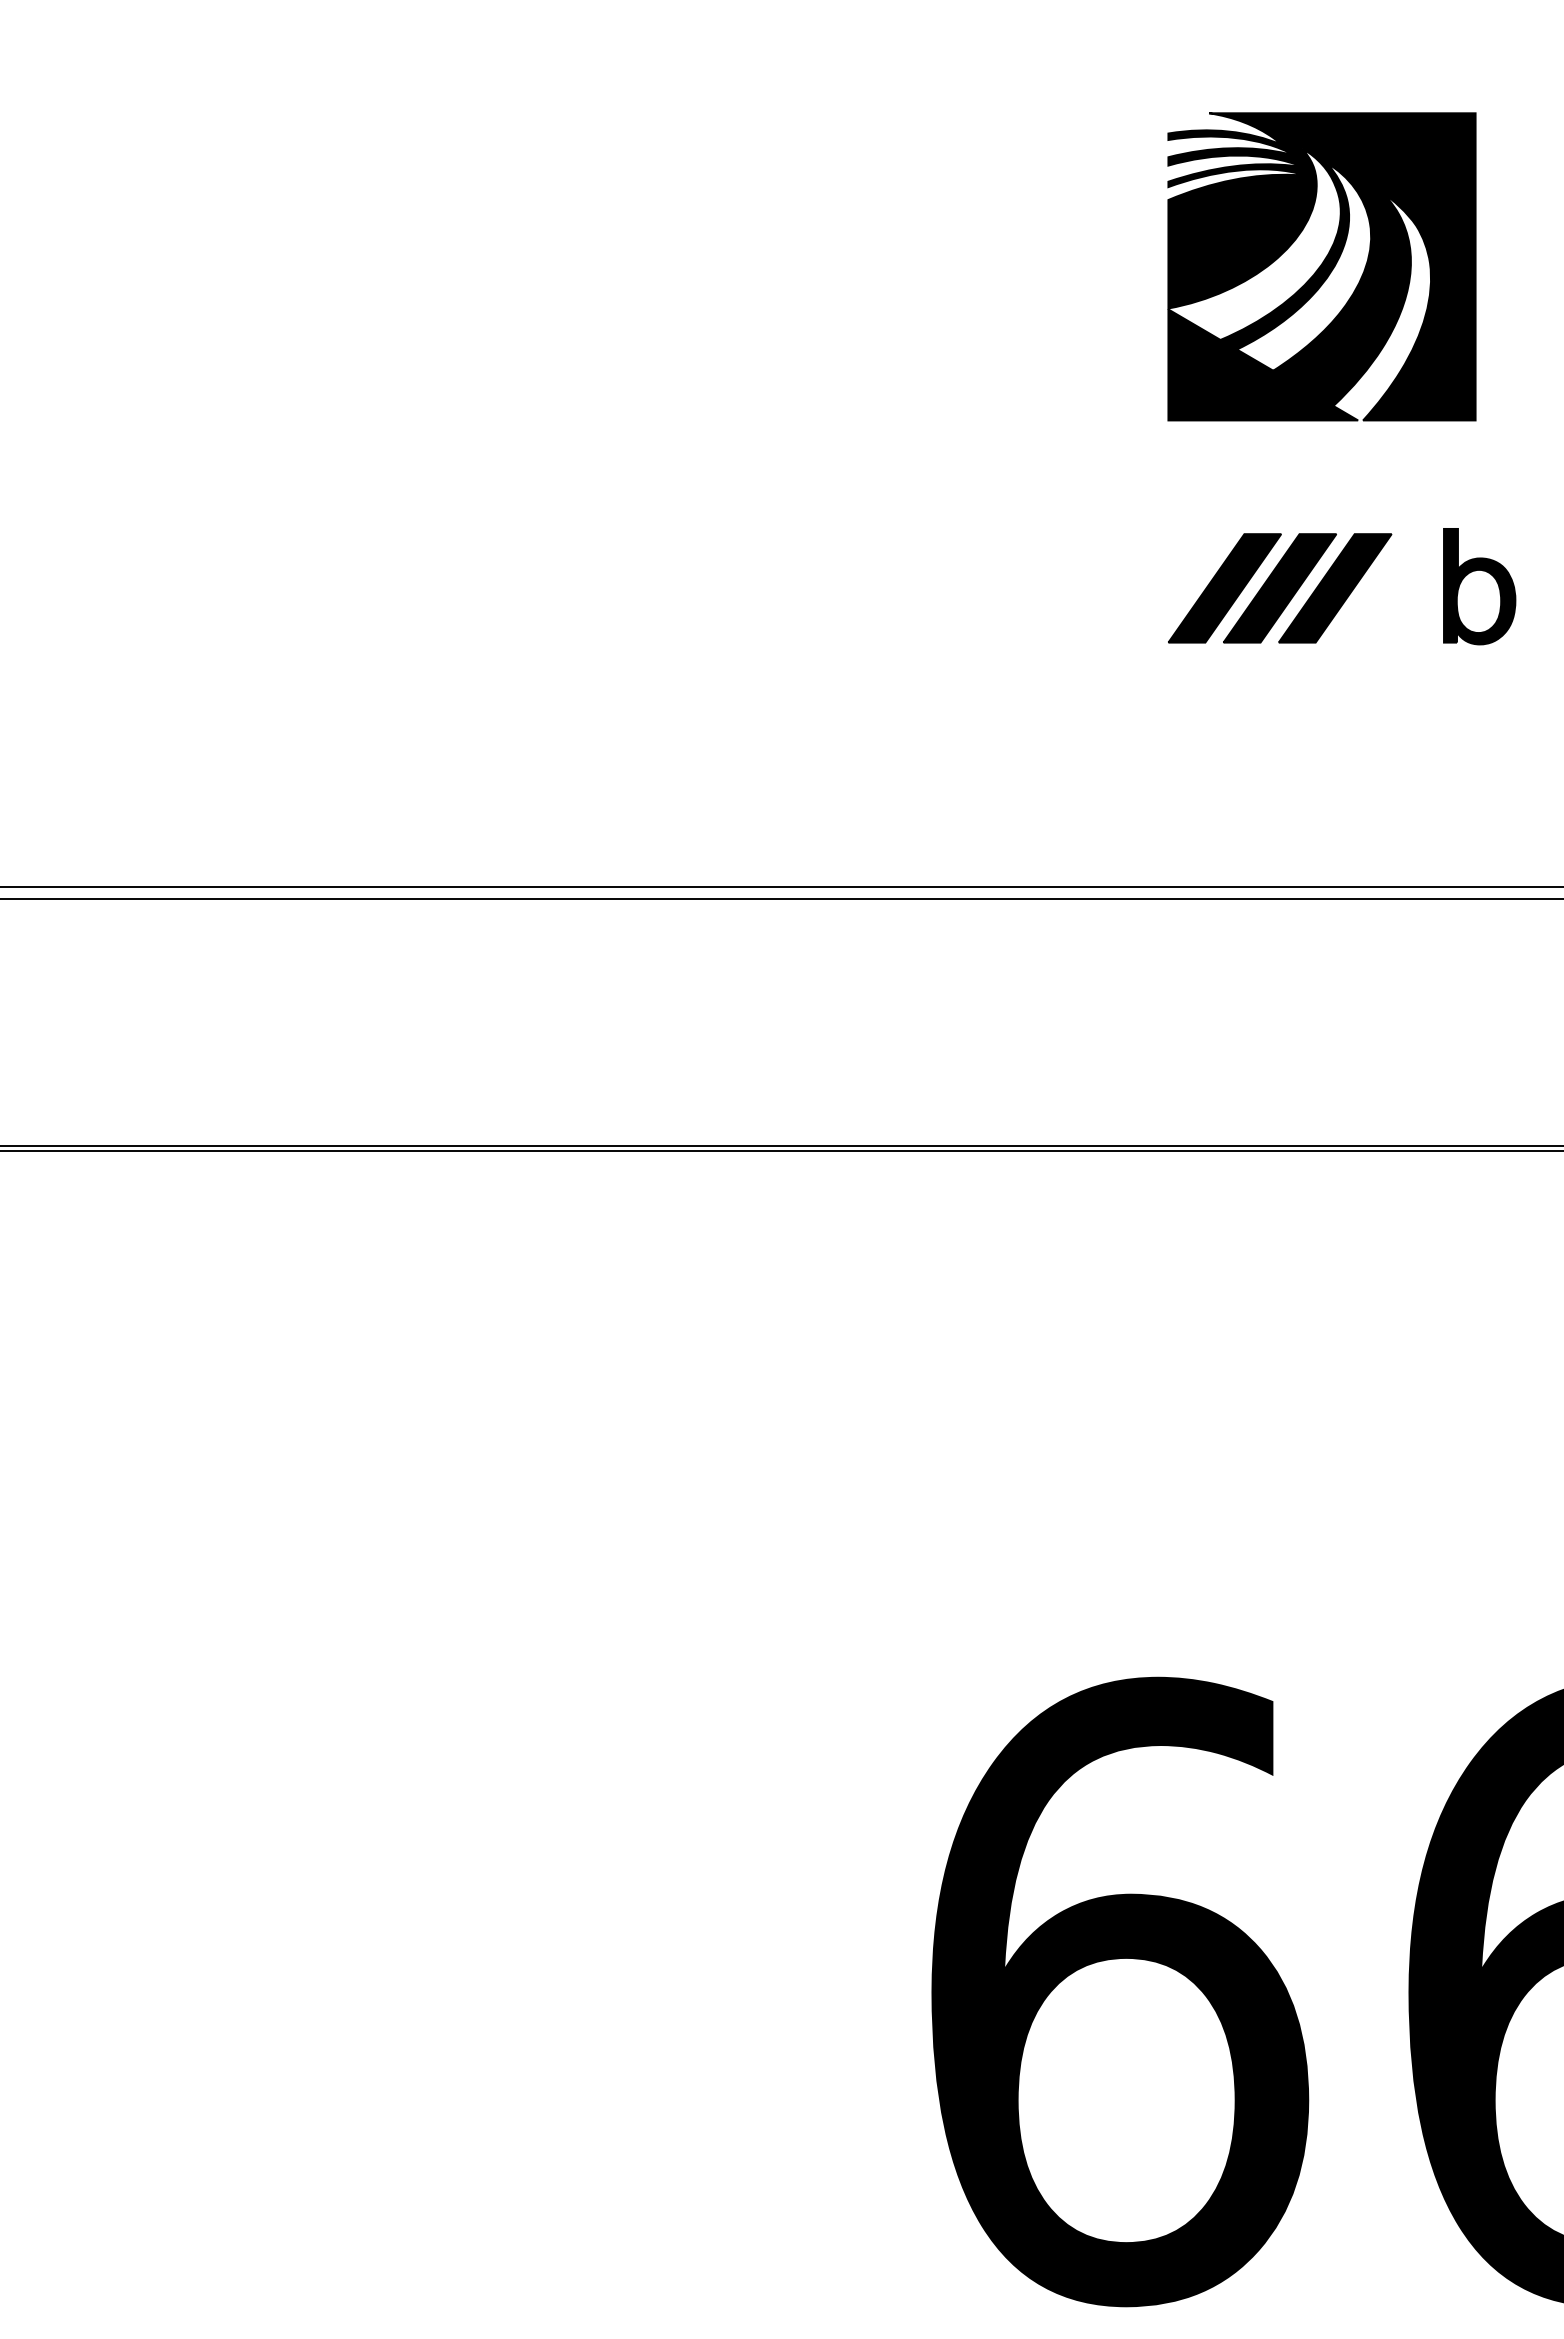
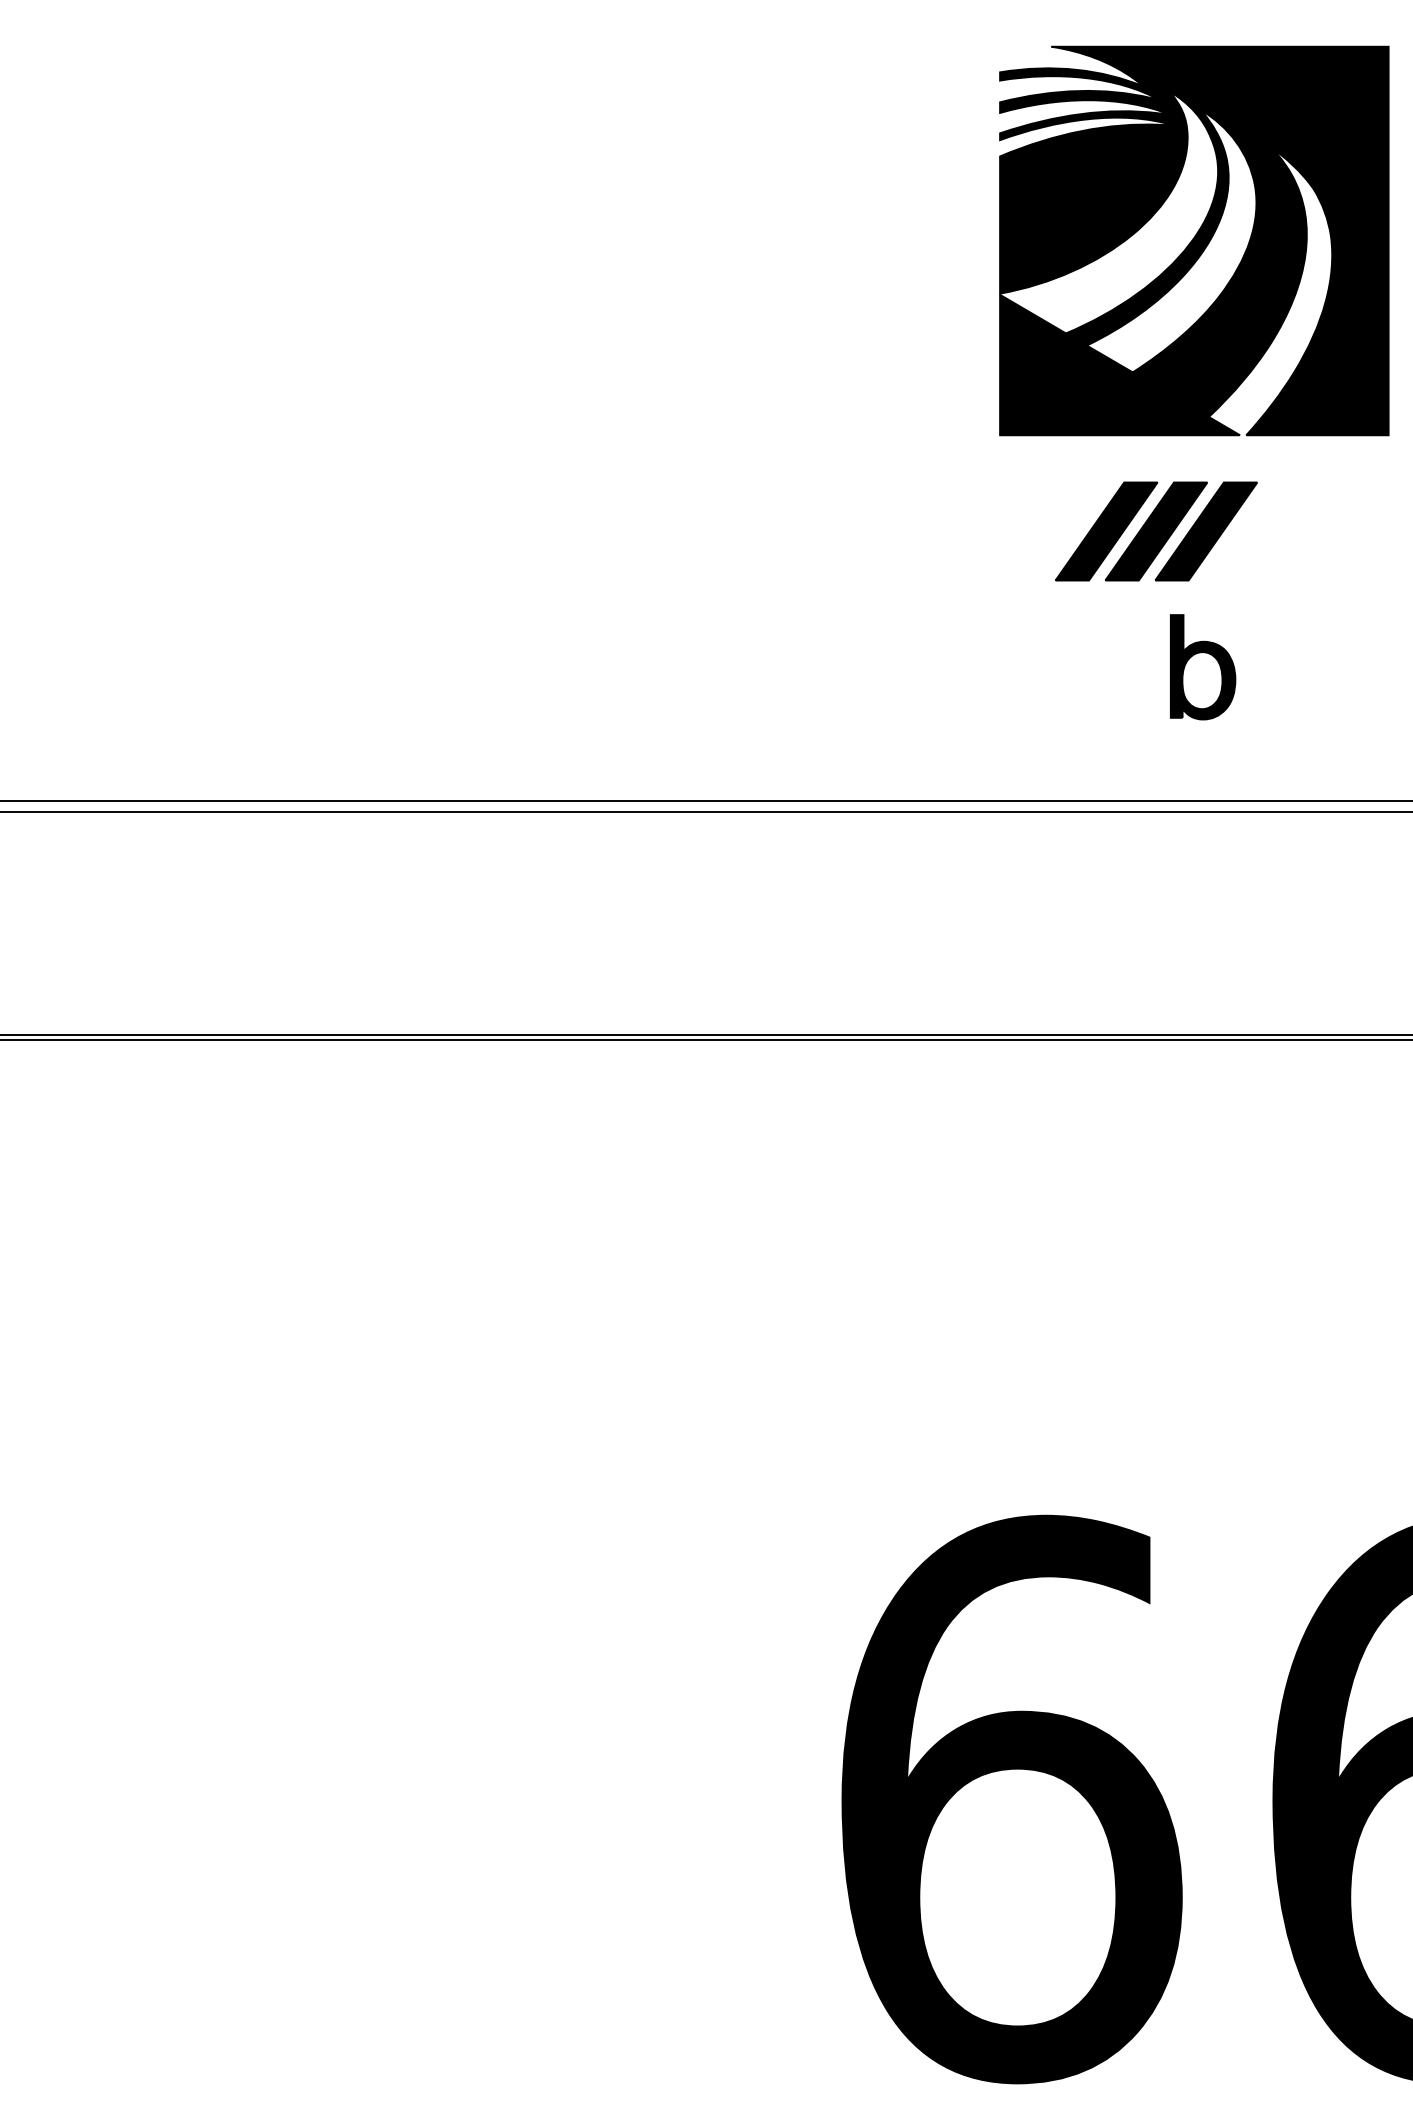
part: (1321, 266) -> (1193, 240), size x1.4
part: (1479, 586) -> (1202, 667), moved

